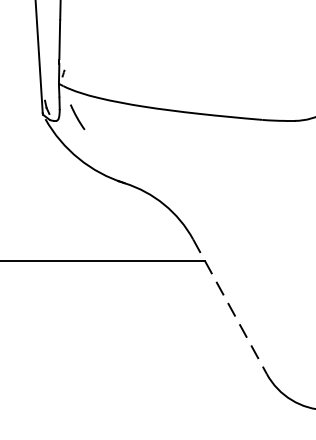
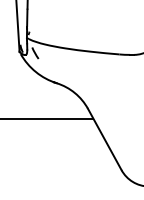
line: (229, 306) -> (104, 139), dashed -> solid

